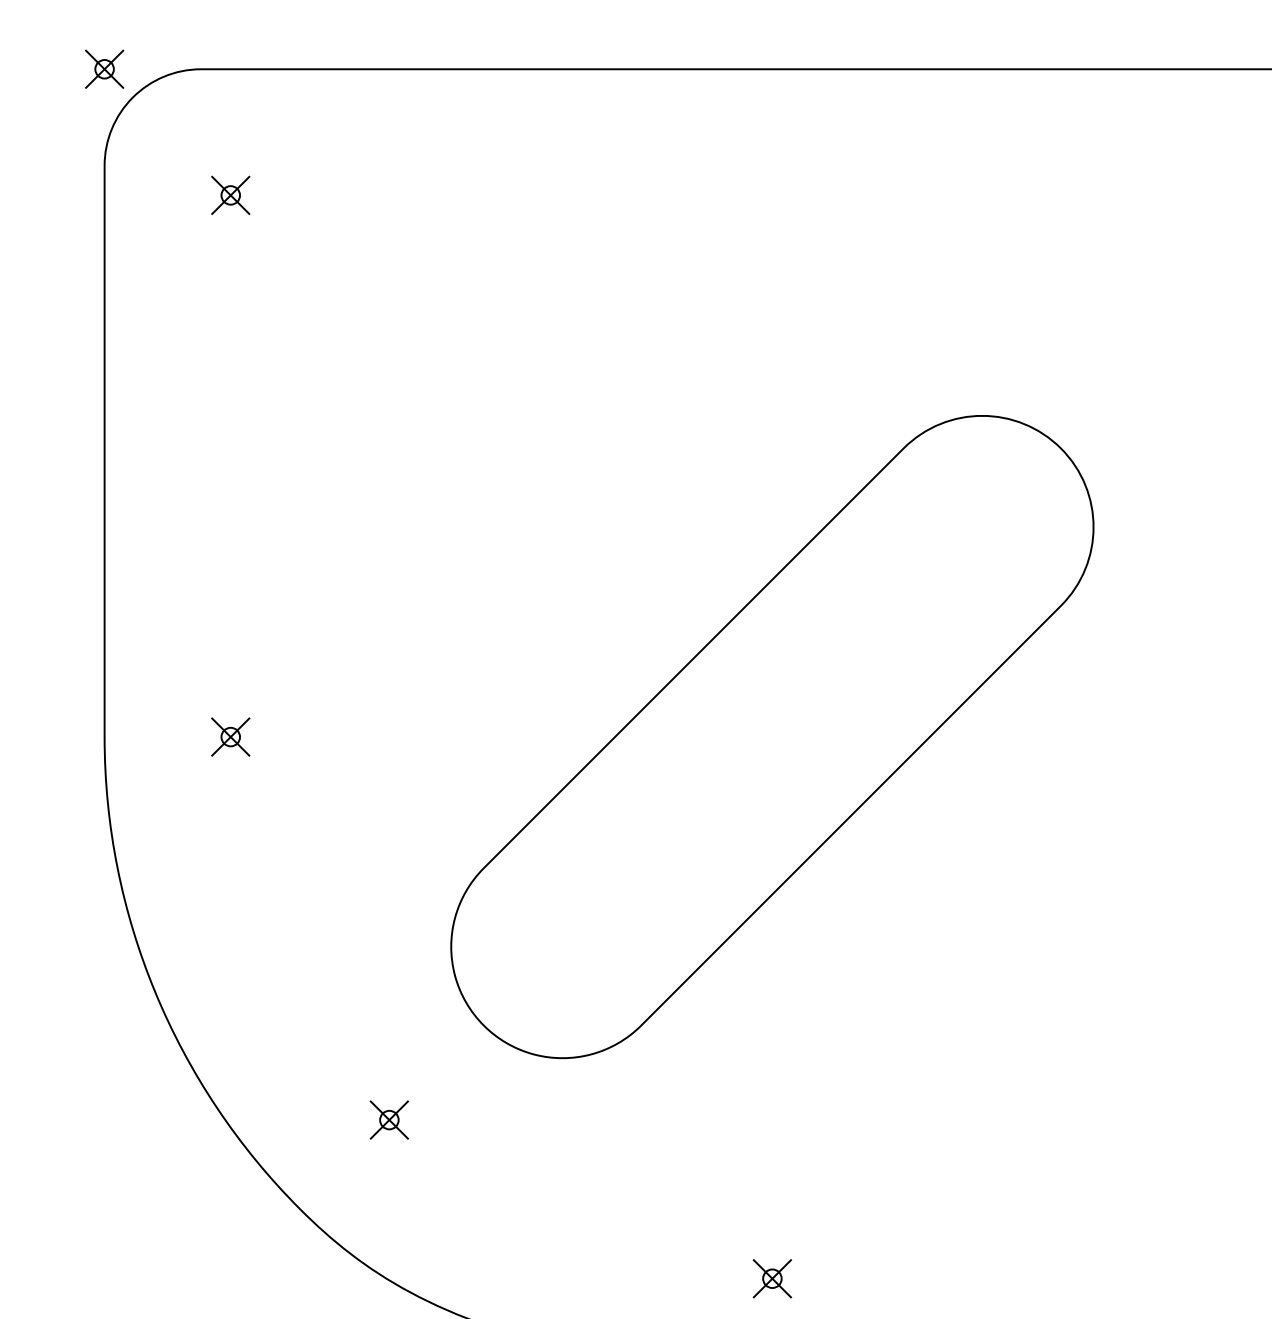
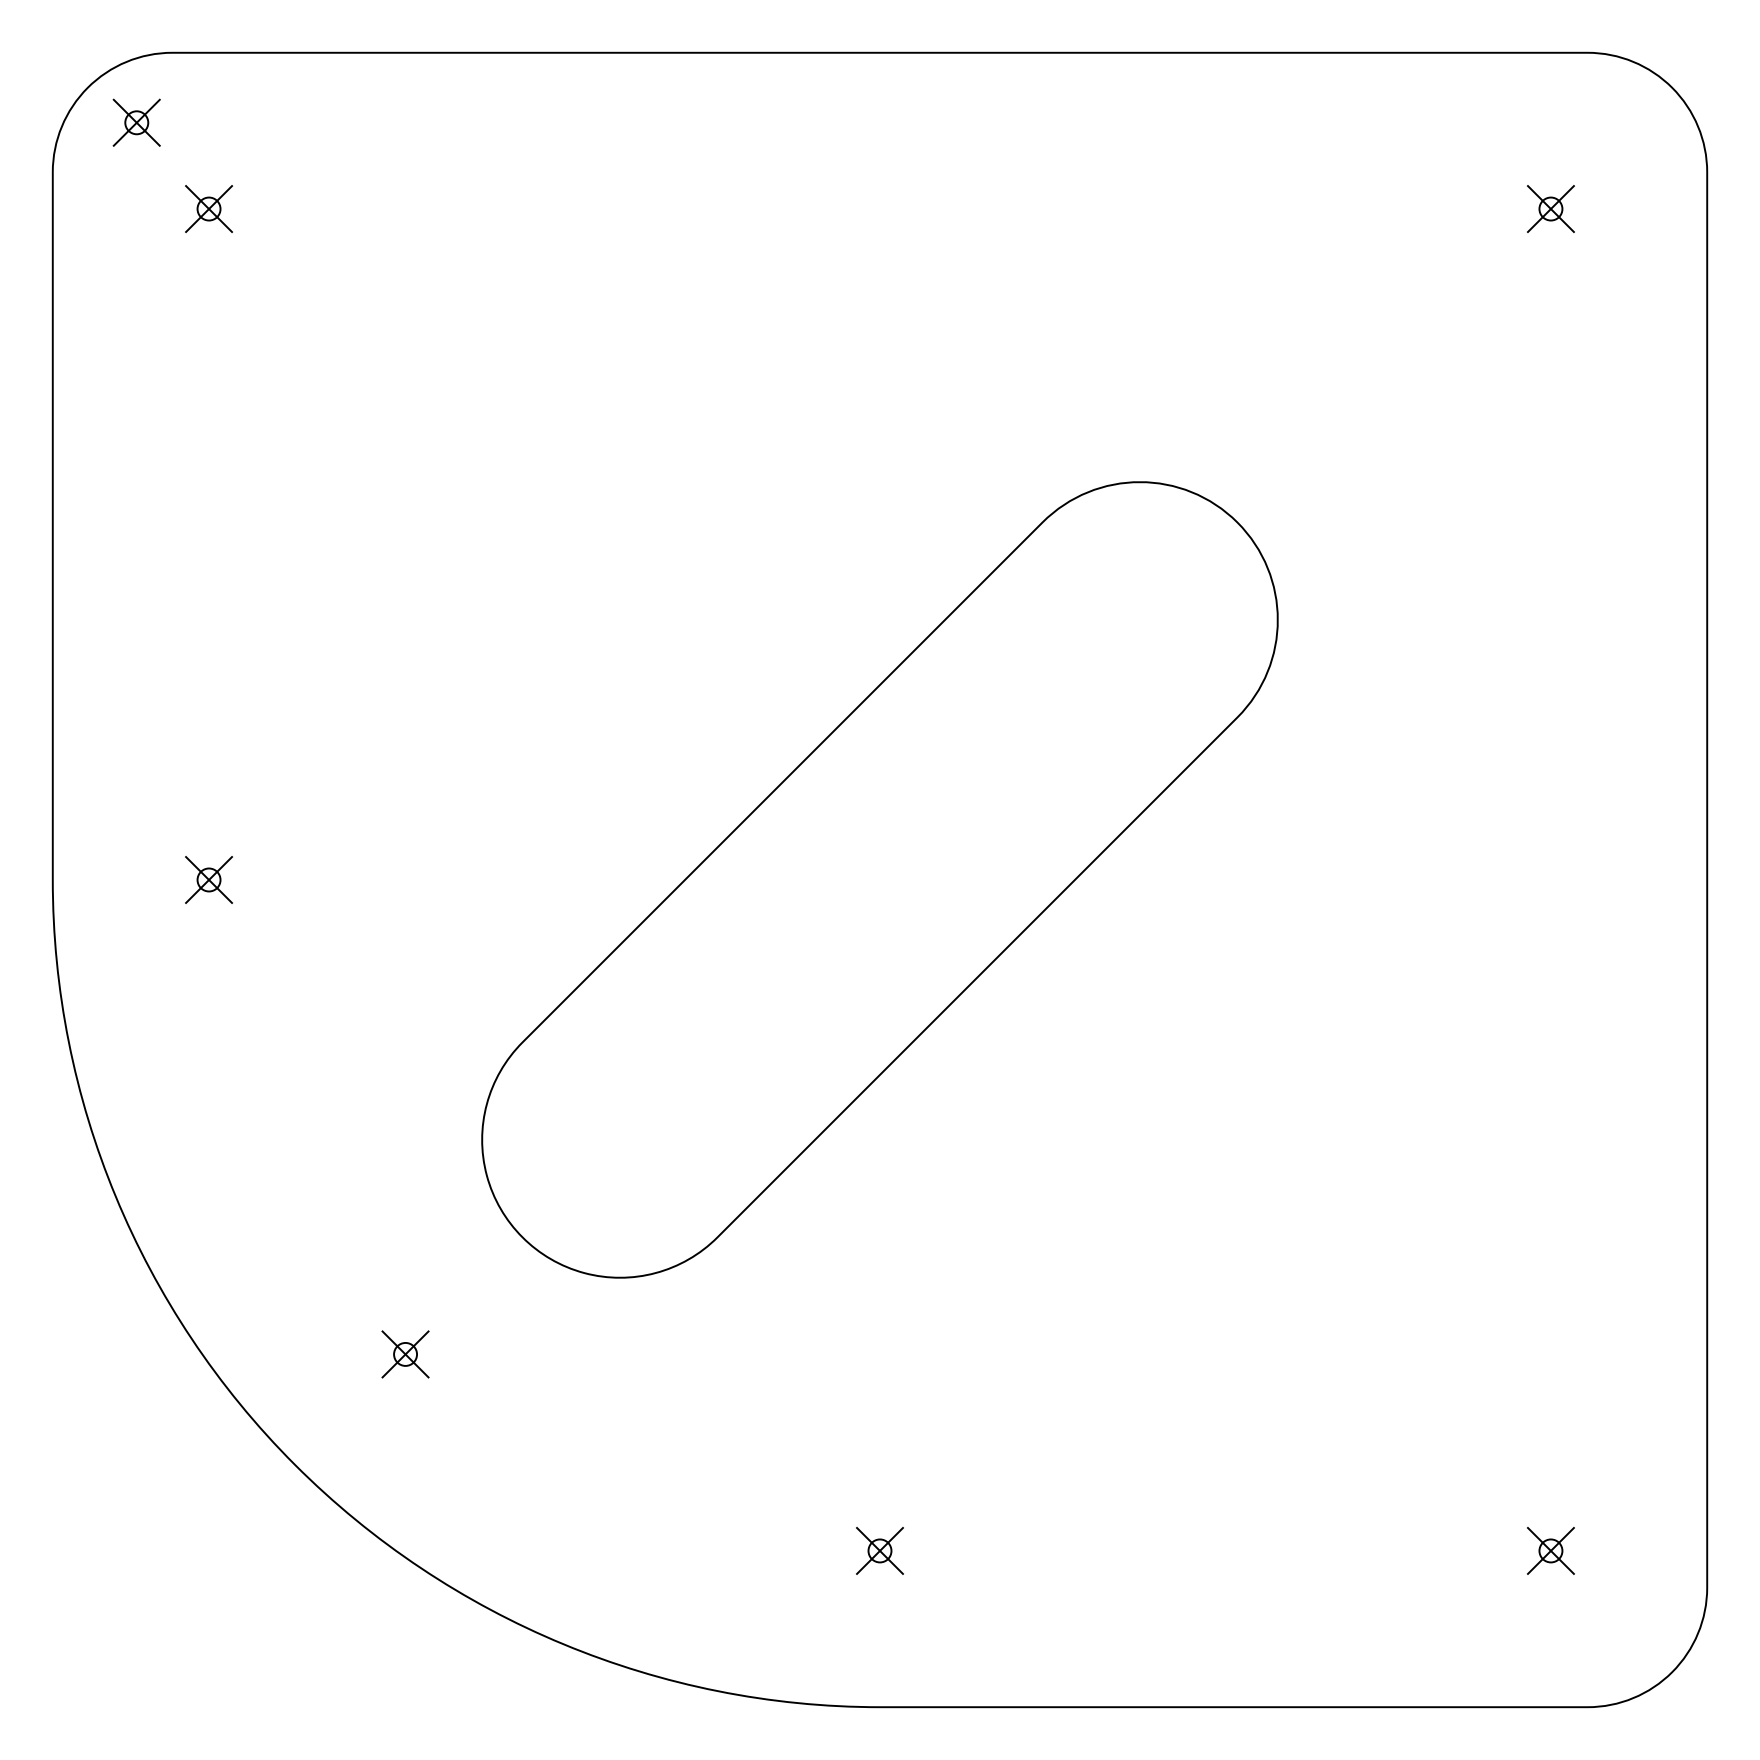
part: (104, 69) -> (136, 122), moved

